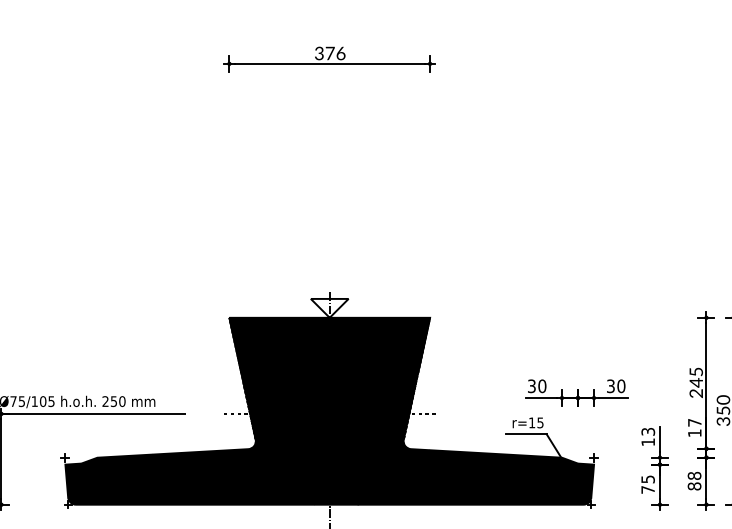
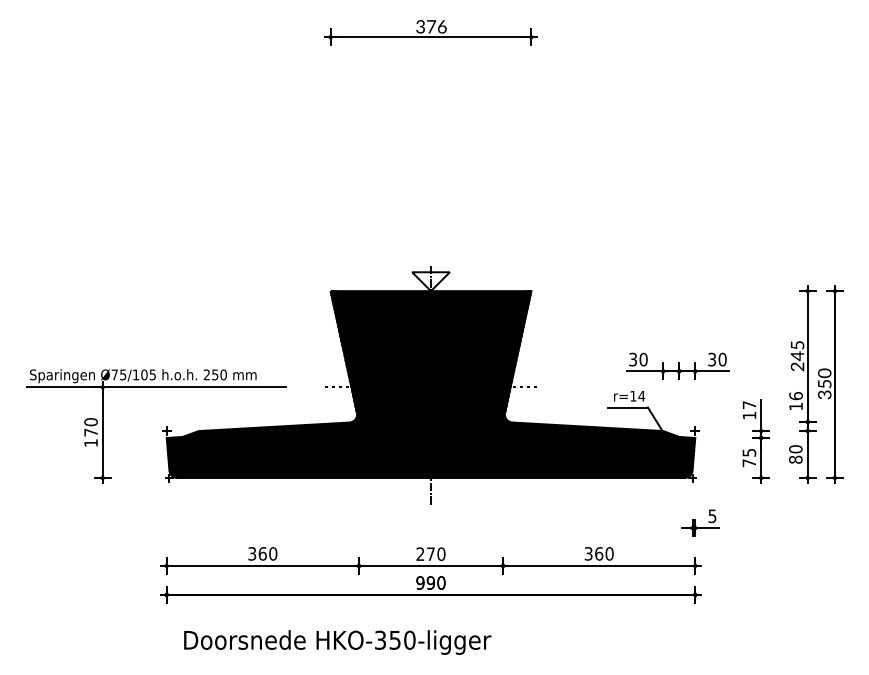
text: (540, 422) -> (641, 395), r=15 -> r=14
text: (694, 423) -> (795, 396), 17 -> 16
text: (648, 432) -> (749, 405), 13 -> 17
text: (694, 476) -> (795, 449), 88 -> 80

